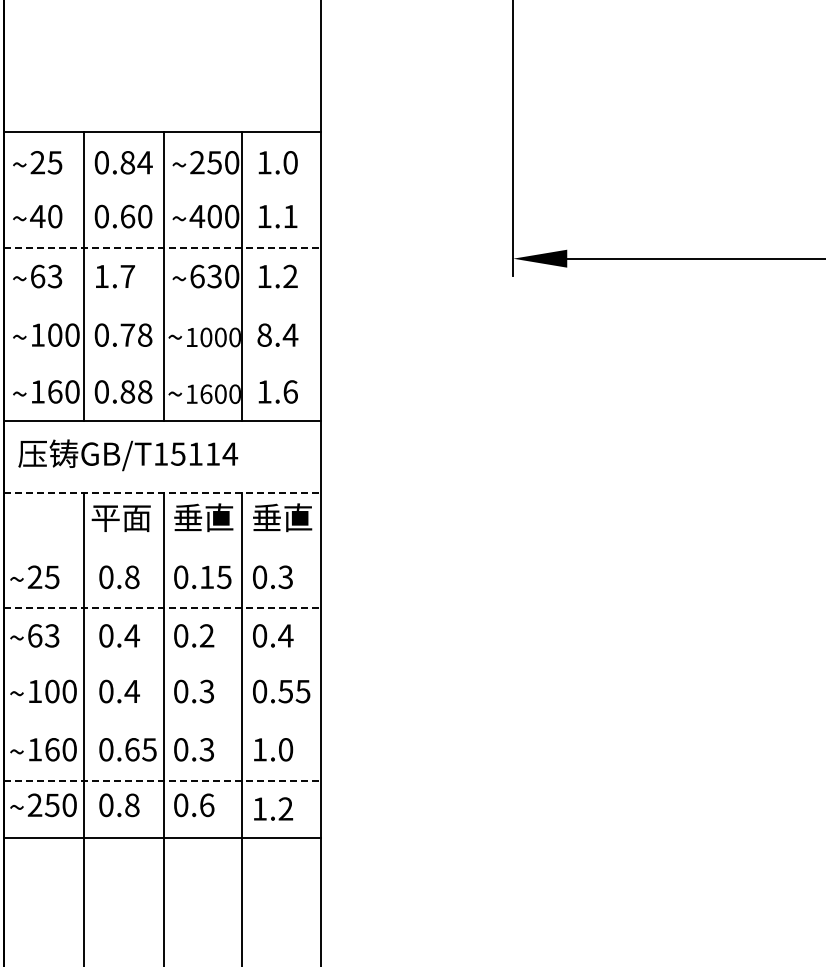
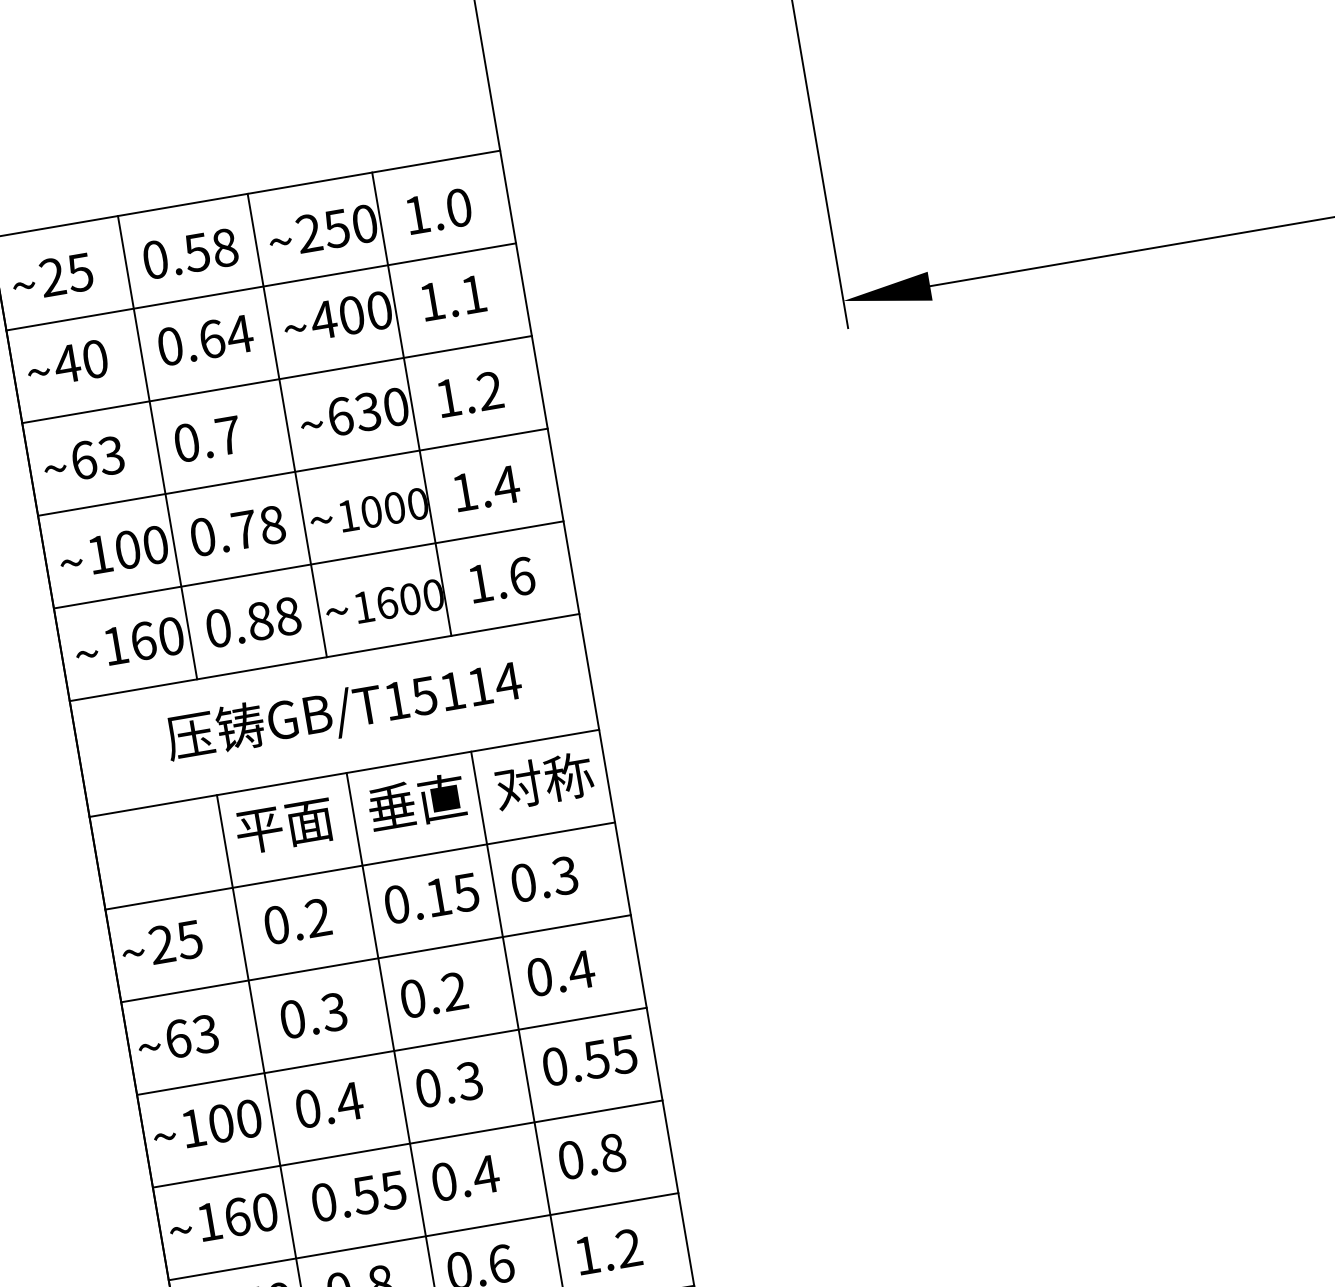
text: (136, 162) -> (211, 249), 0.84 -> 0.58
line: (162, 190) -> (260, 287), added
text: (144, 216) -> (238, 334), 0.60 -> 0.64
line: (163, 247) -> (277, 379), dashed -> solid
text: (101, 276) -> (186, 442), 1.7 -> 0.7
line: (162, 305) -> (292, 472), added
text: (264, 334) -> (464, 491), 8.4 -> 1.4
line: (162, 362) -> (307, 564), added
text: (128, 455) -> (344, 711), moved
line: (163, 492) -> (345, 773), dashed -> solid
text: (282, 517) -> (543, 780), 垂直 -> 对称
line: (162, 550) -> (359, 866), added
text: (132, 577) -> (318, 918), 0.8 -> 0.2
line: (163, 607) -> (376, 957), dashed -> solid
text: (132, 635) -> (334, 1011), 0.4 -> 0.3
line: (162, 665) -> (391, 1051), added
line: (162, 723) -> (407, 1144), added
text: (131, 749) -> (364, 1195), 0.65 -> 0.55
text: (206, 749) -> (485, 1174), 0.3 -> 0.4
text: (273, 749) -> (592, 1155), 1.0 -> 0.8
line: (163, 780) -> (424, 1236), dashed -> solid

